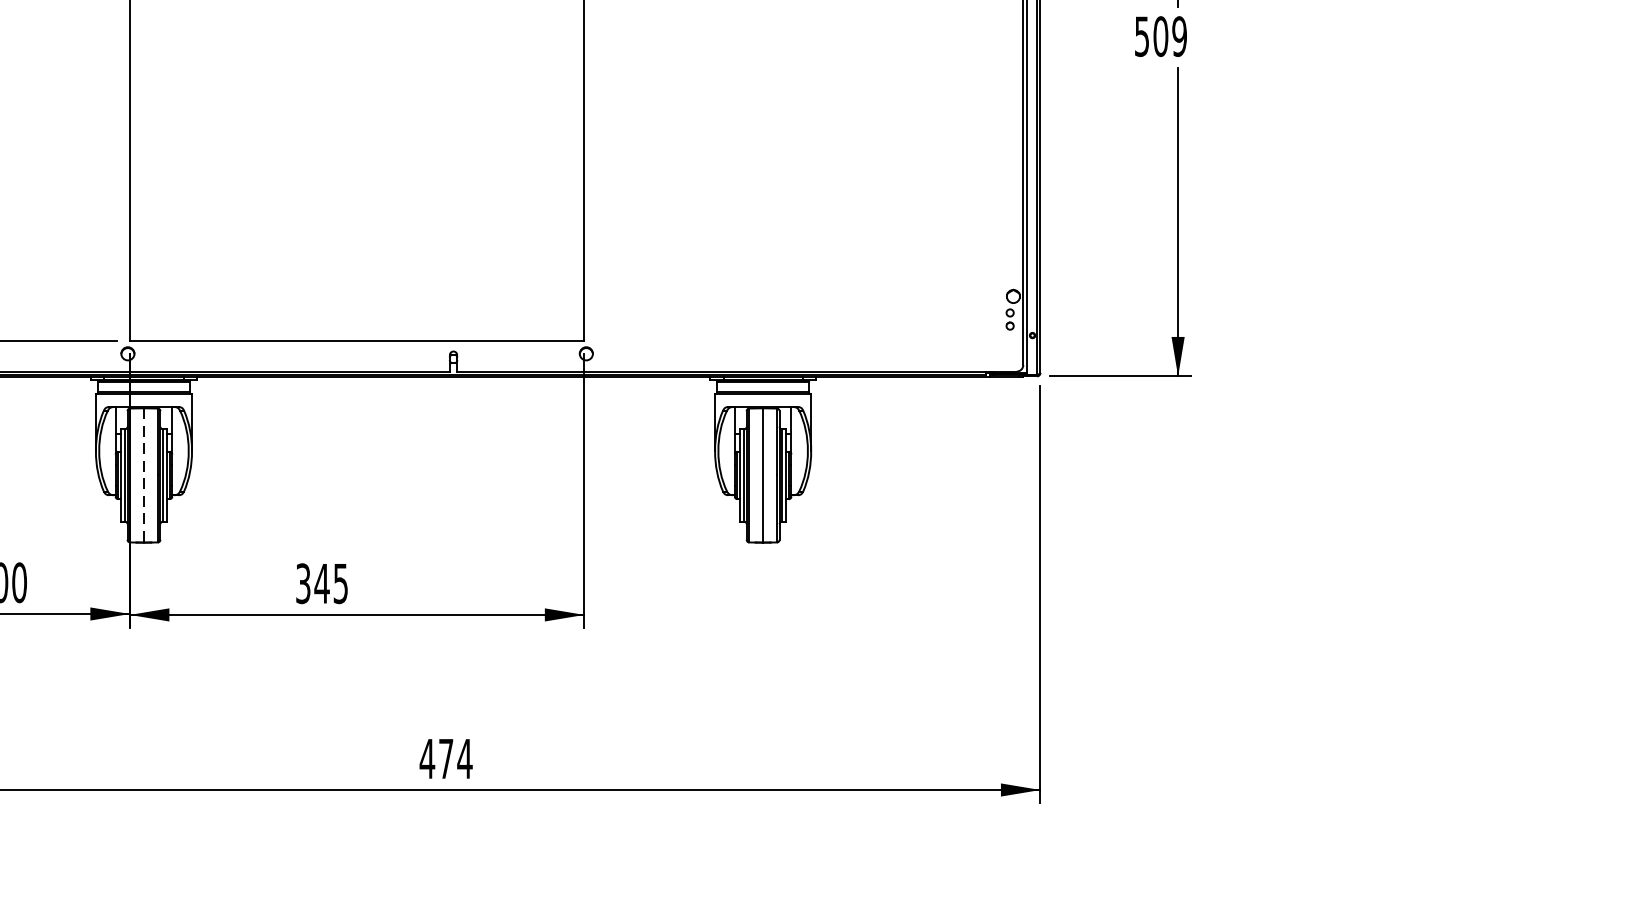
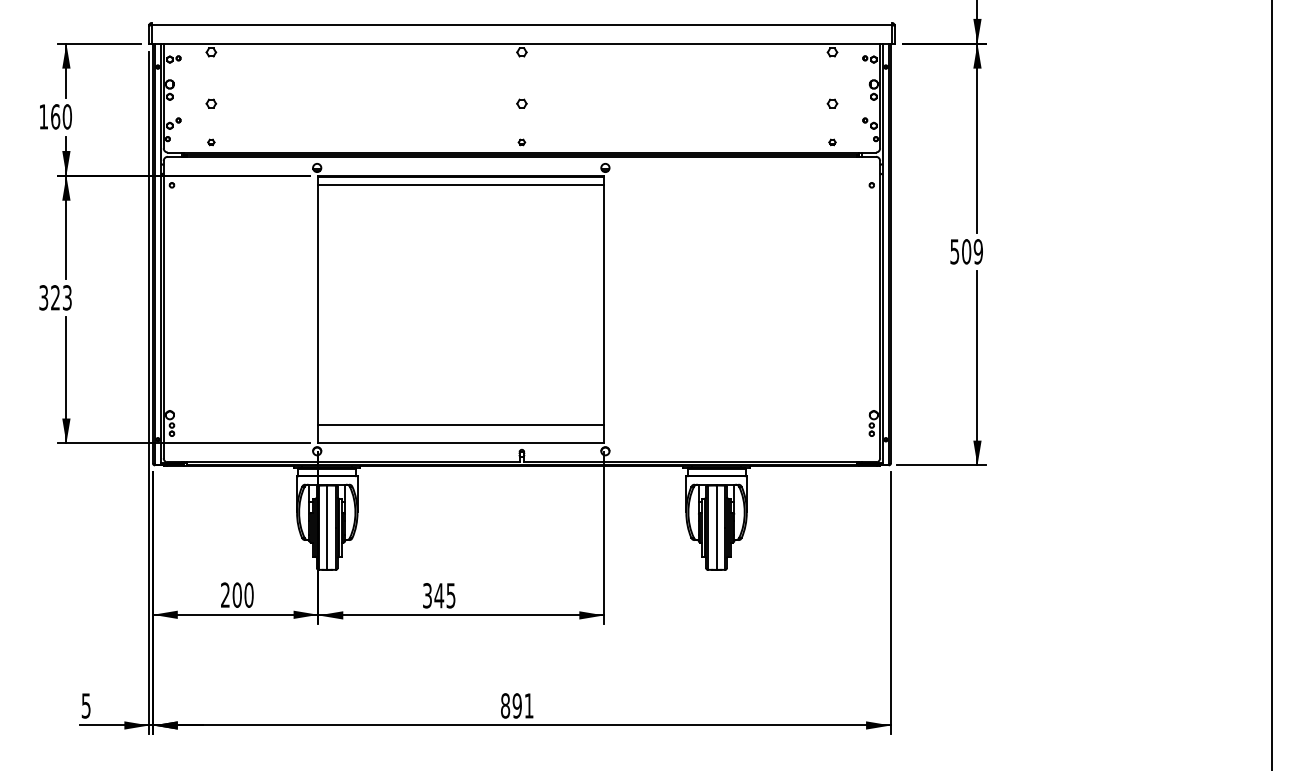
line: (357, 312) -> (461, 425), added
line: (144, 476) -> (327, 528), dashed -> solid
text: (444, 758) -> (516, 705), 474 -> 891

